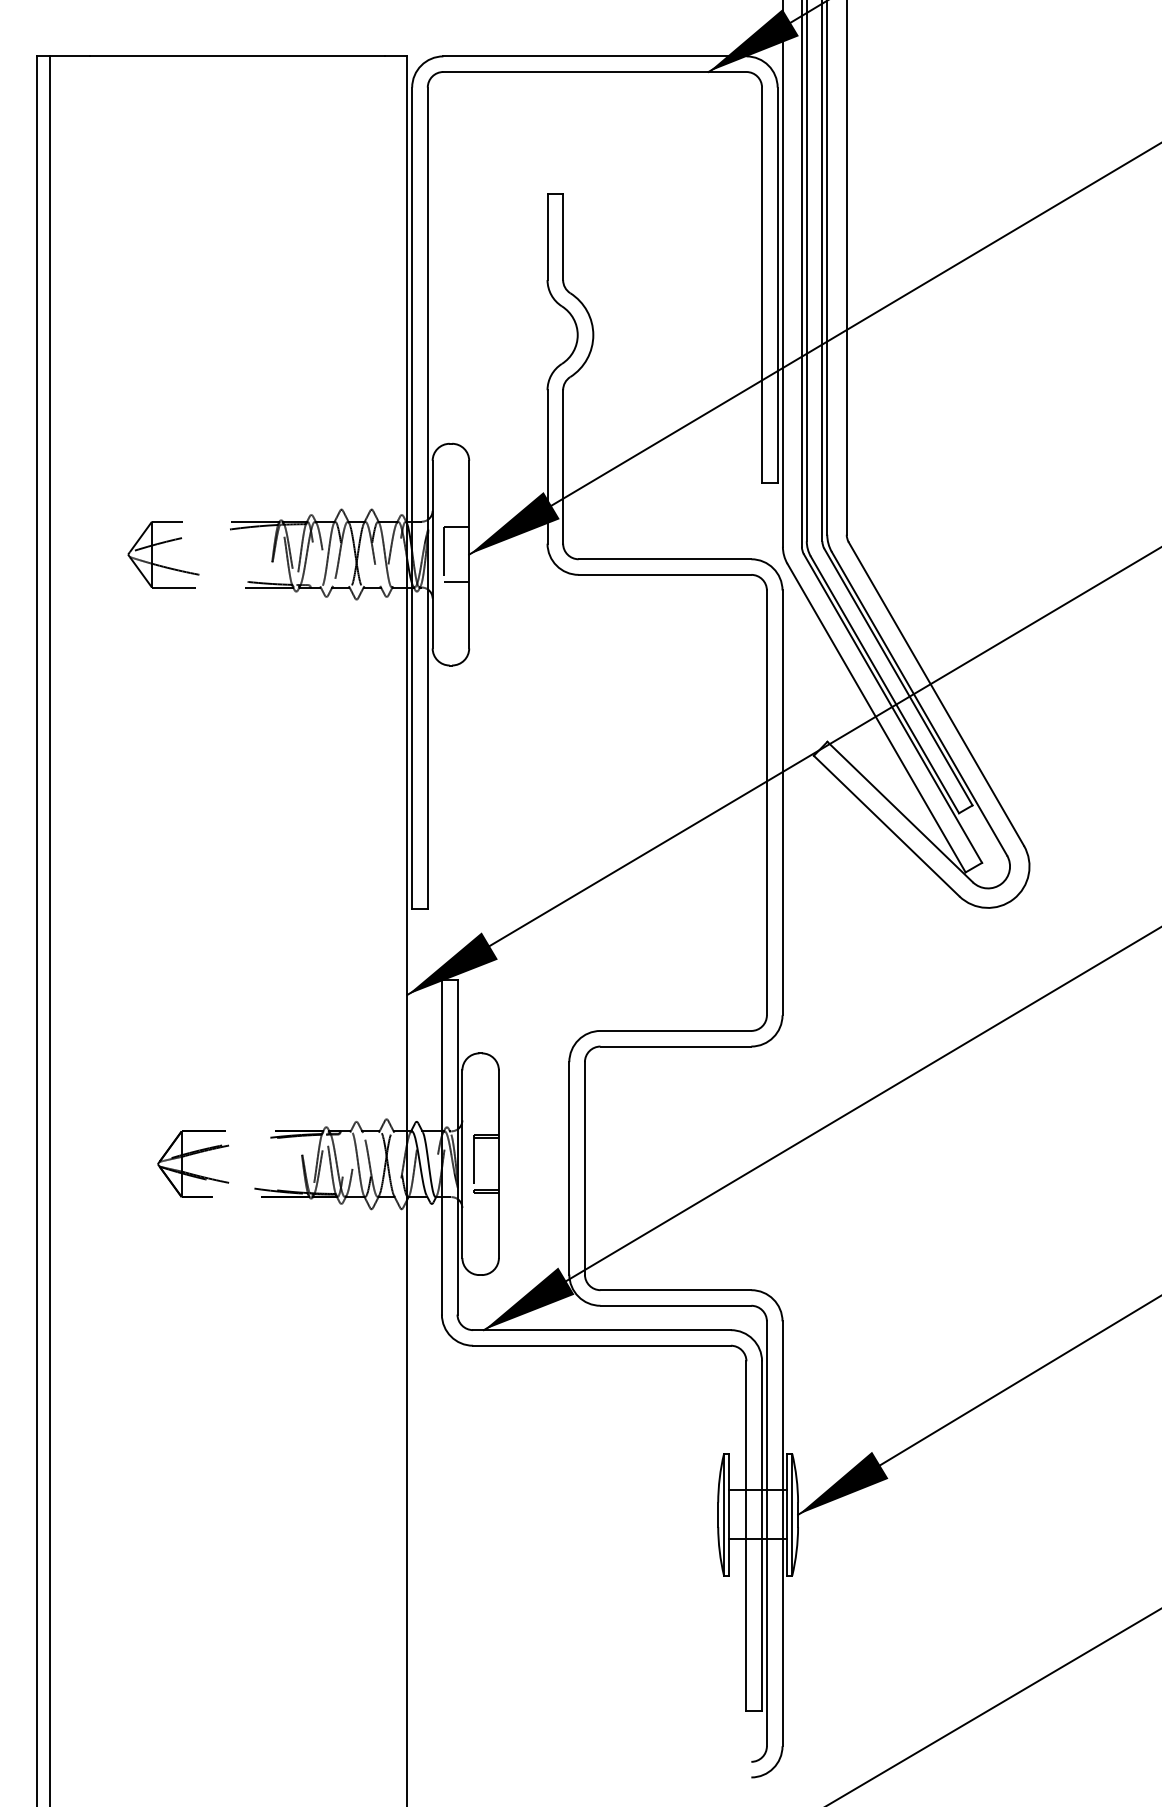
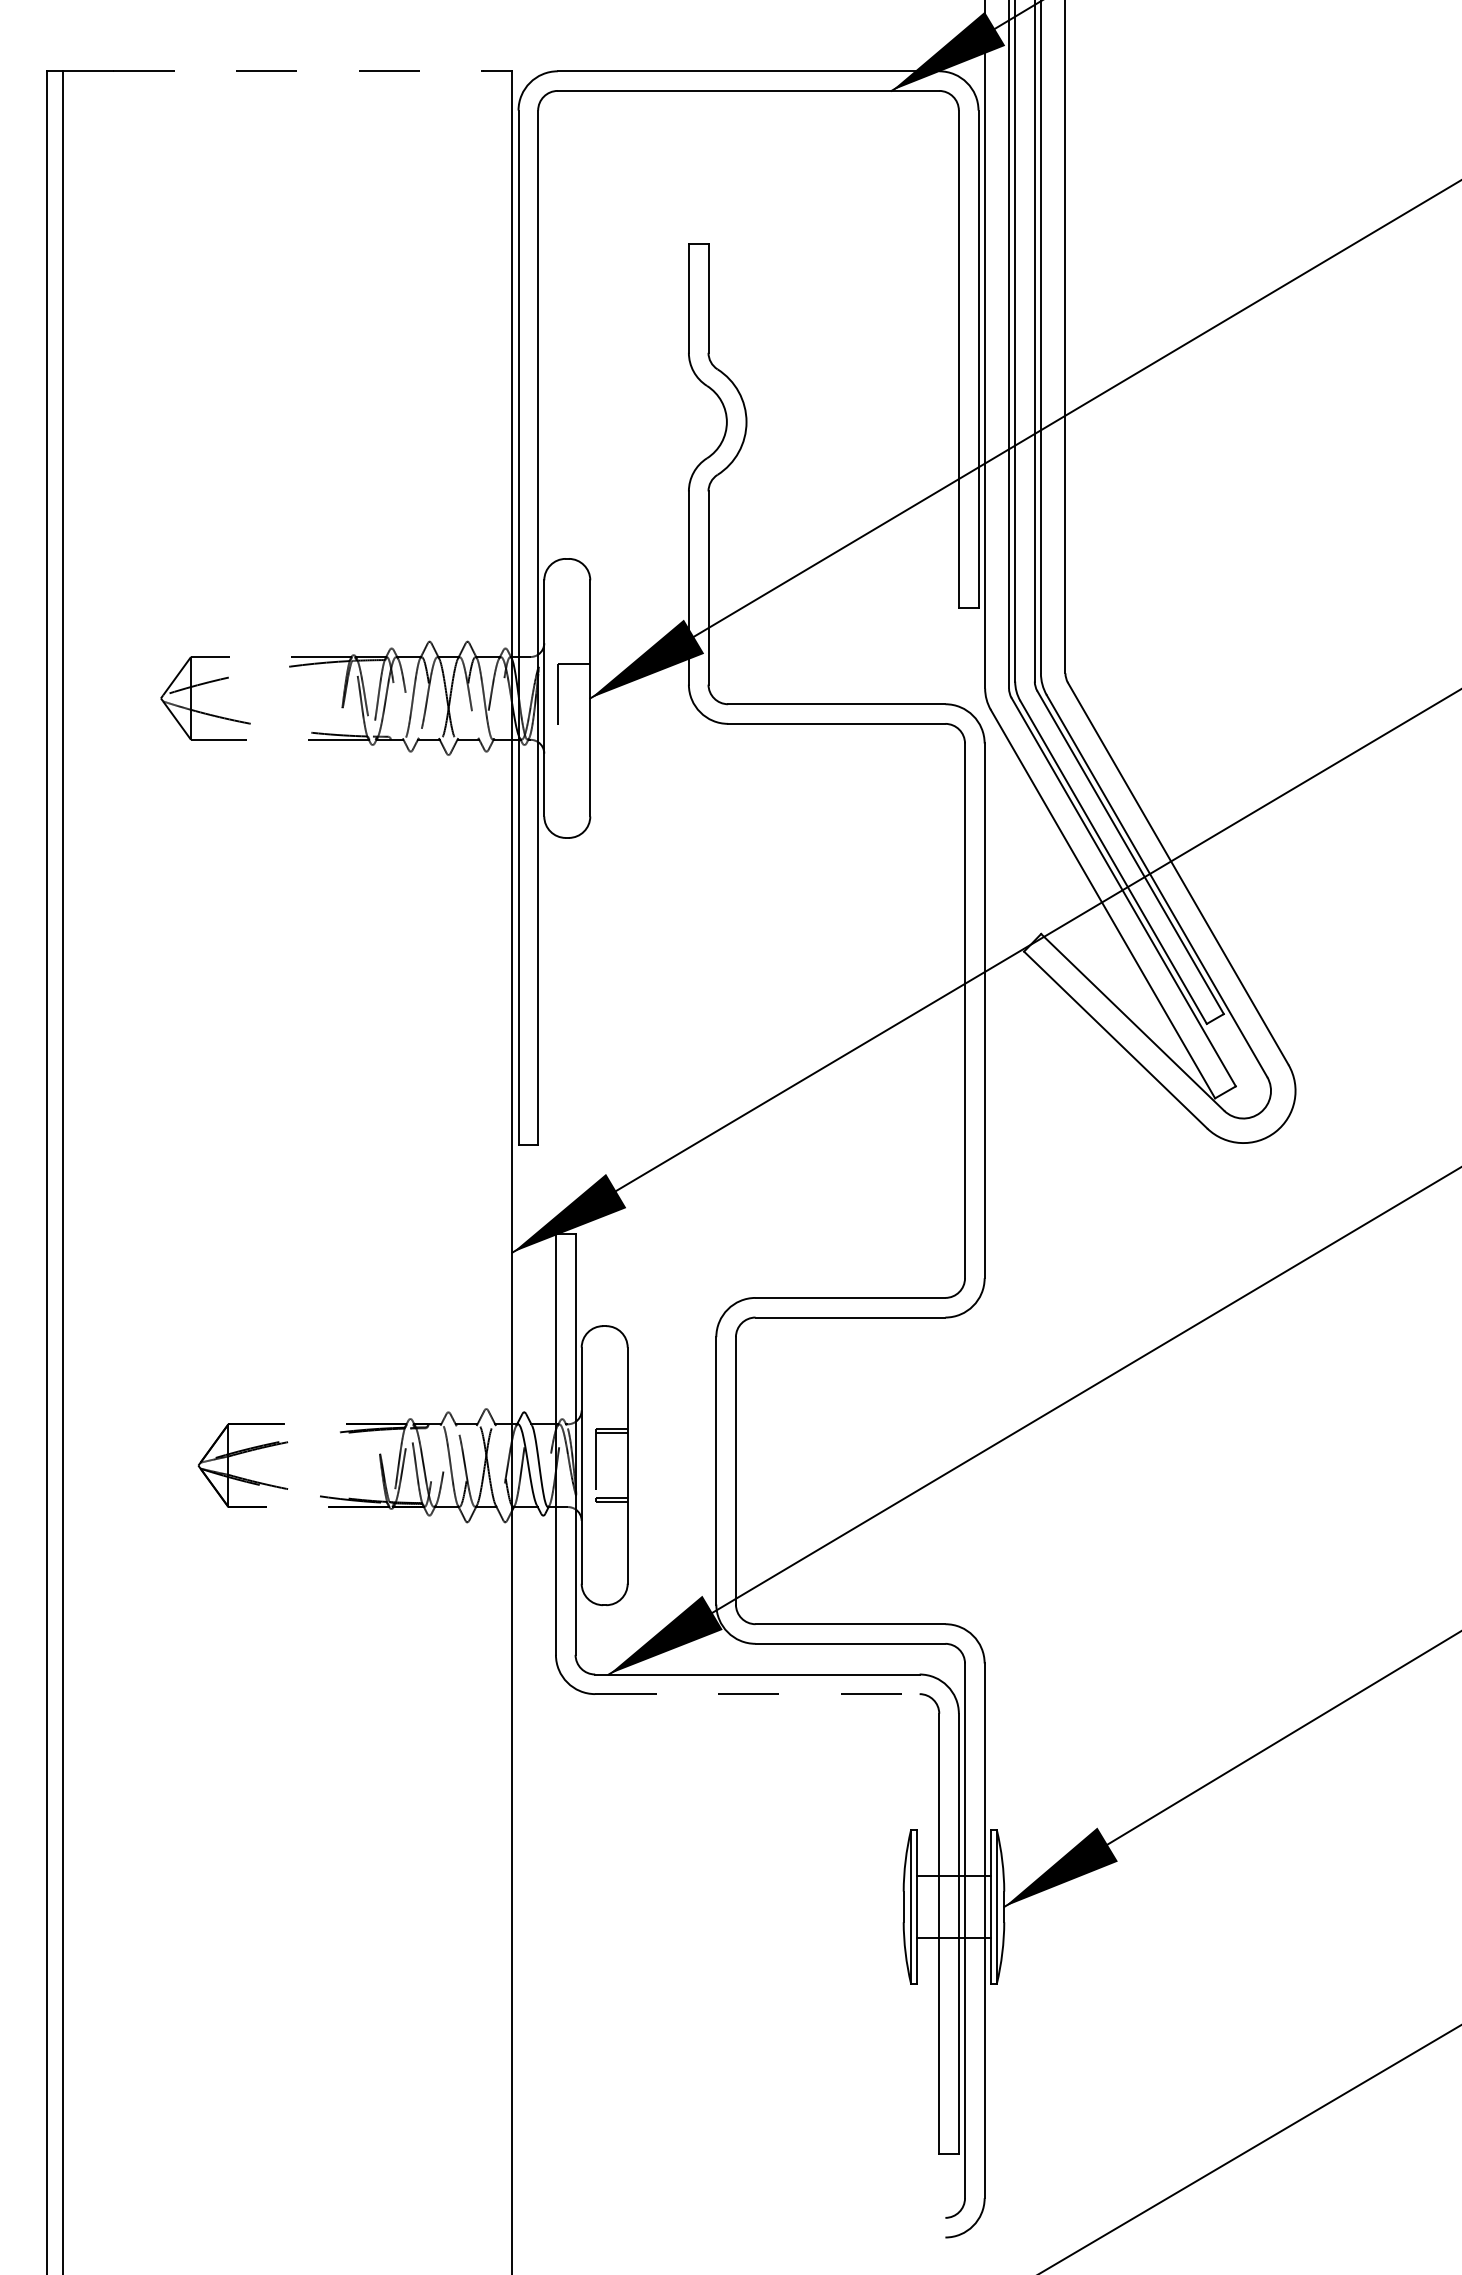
line: (237, 56) -> (298, 71), solid -> dashed
line: (456, 582) -> (574, 733), removed
line: (602, 1346) -> (757, 1694), solid -> dashed

